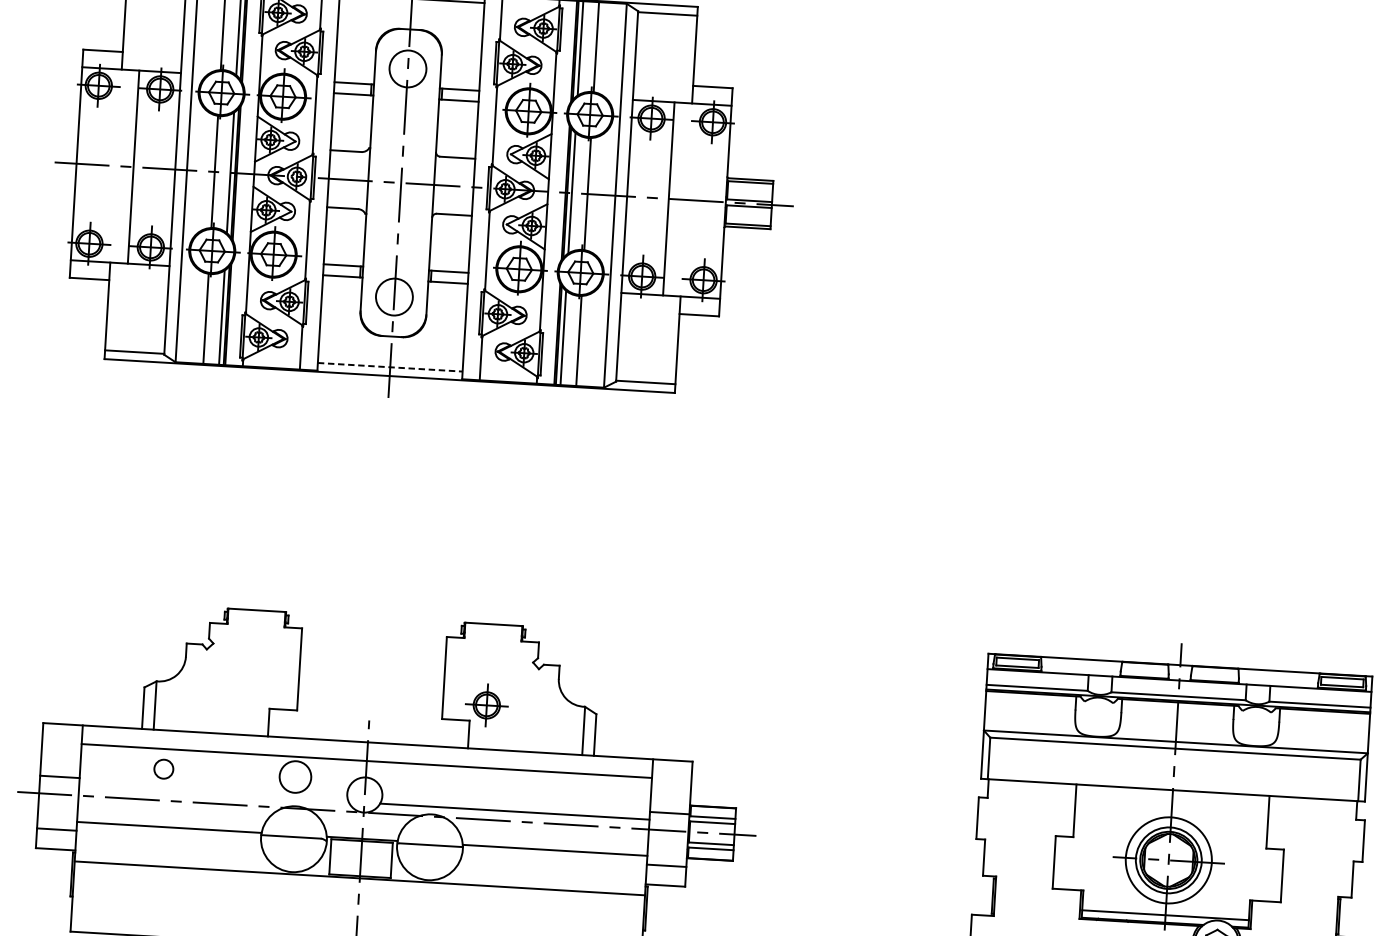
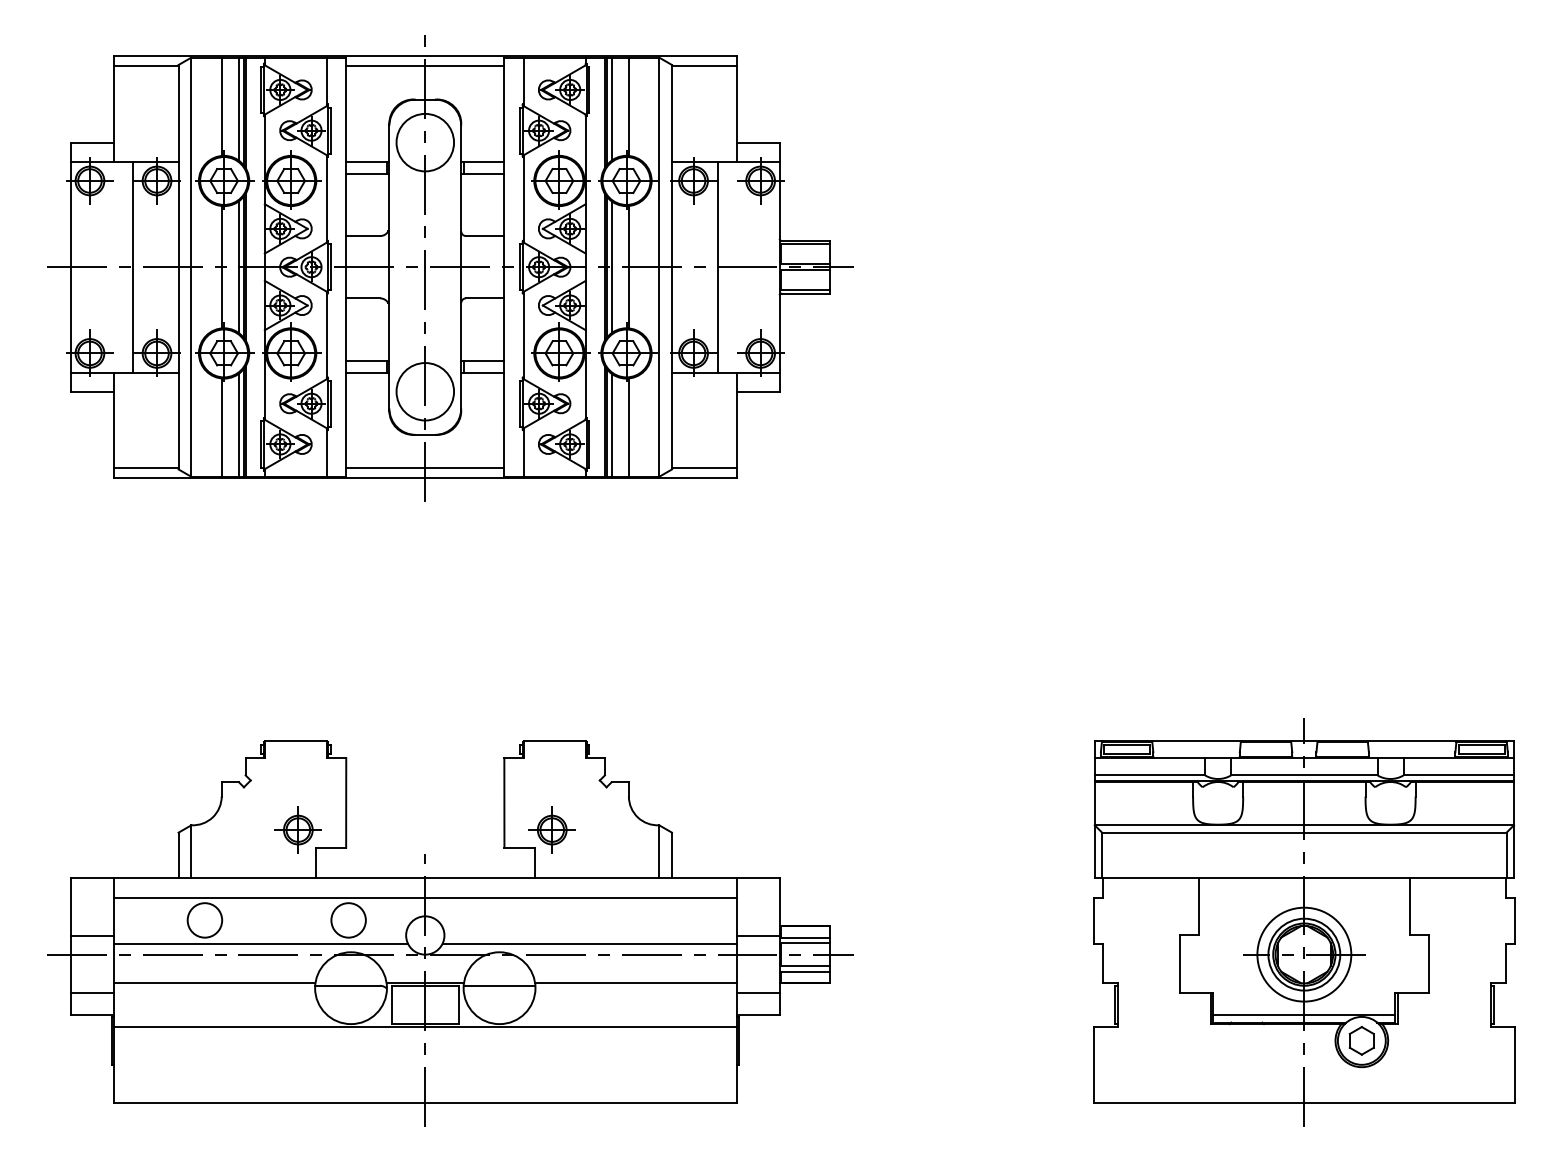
circle: (408, 68) -> (425, 142), size x1.43
circle: (394, 296) -> (425, 391), size x1.43
line: (390, 367) -> (425, 468), dashed -> solid
part: (253, 691) -> (297, 829), added
circle: (163, 769) -> (204, 920), size x1.67
line: (213, 793) -> (260, 943), added

